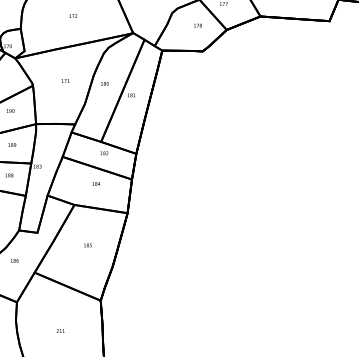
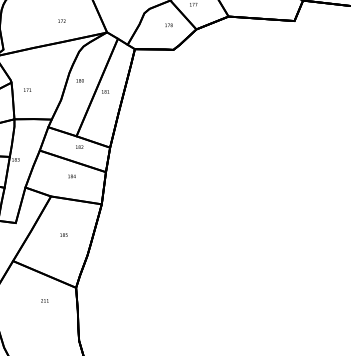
text: (72, 15) -> (61, 20), moved
text: (65, 80) -> (27, 89), moved
text: (60, 330) -> (44, 300), moved

